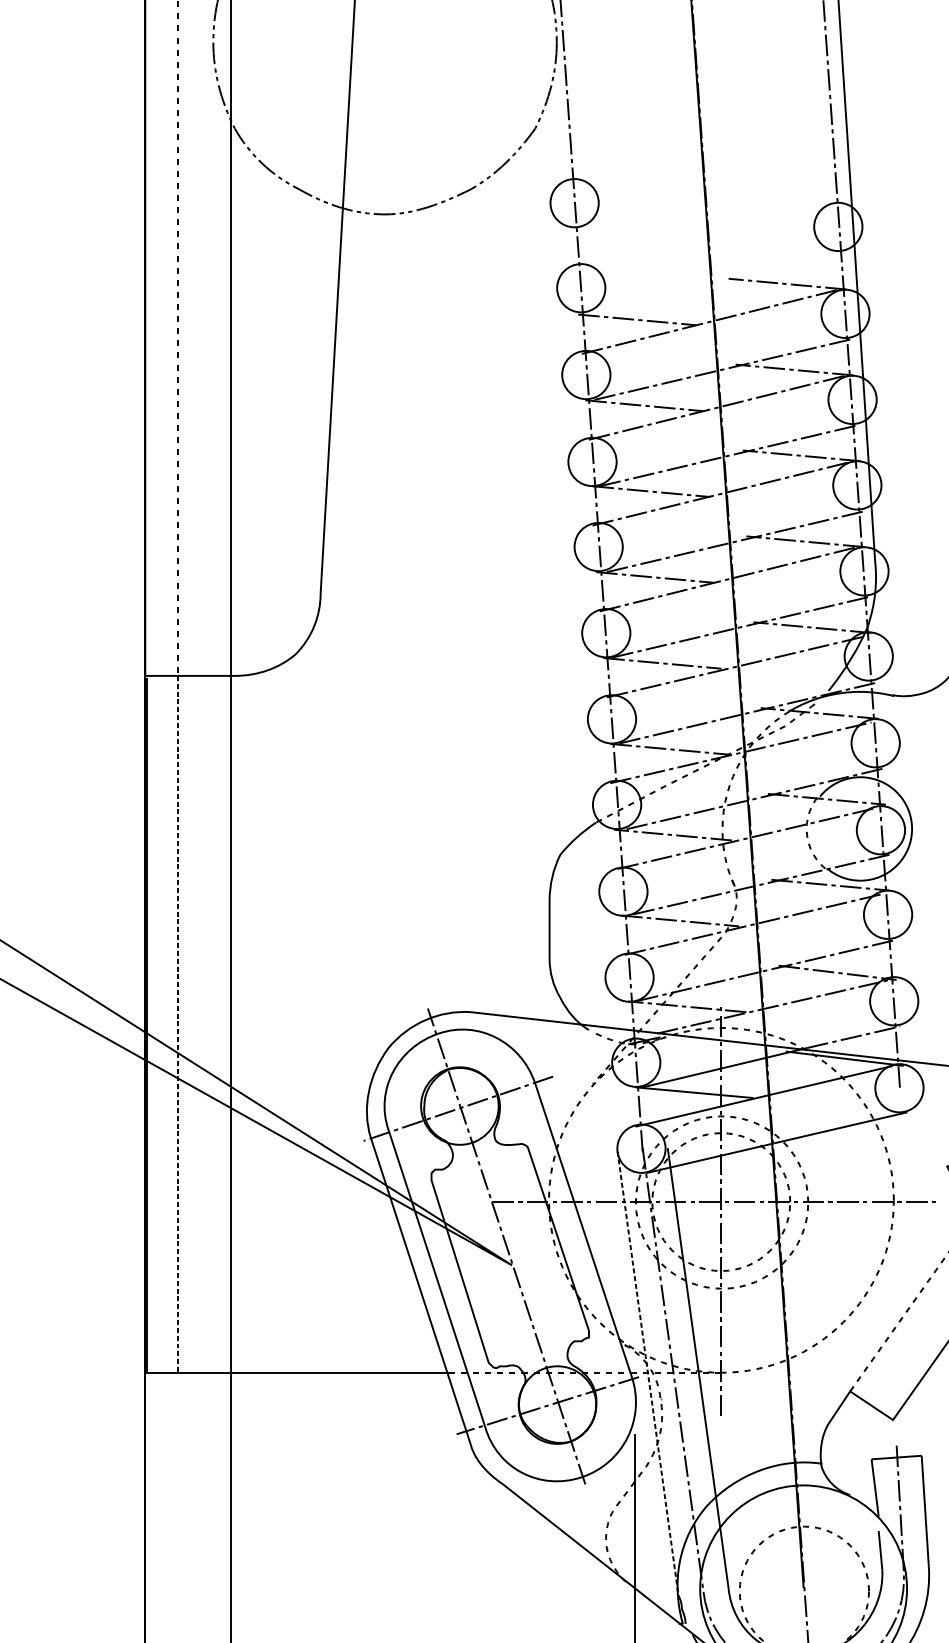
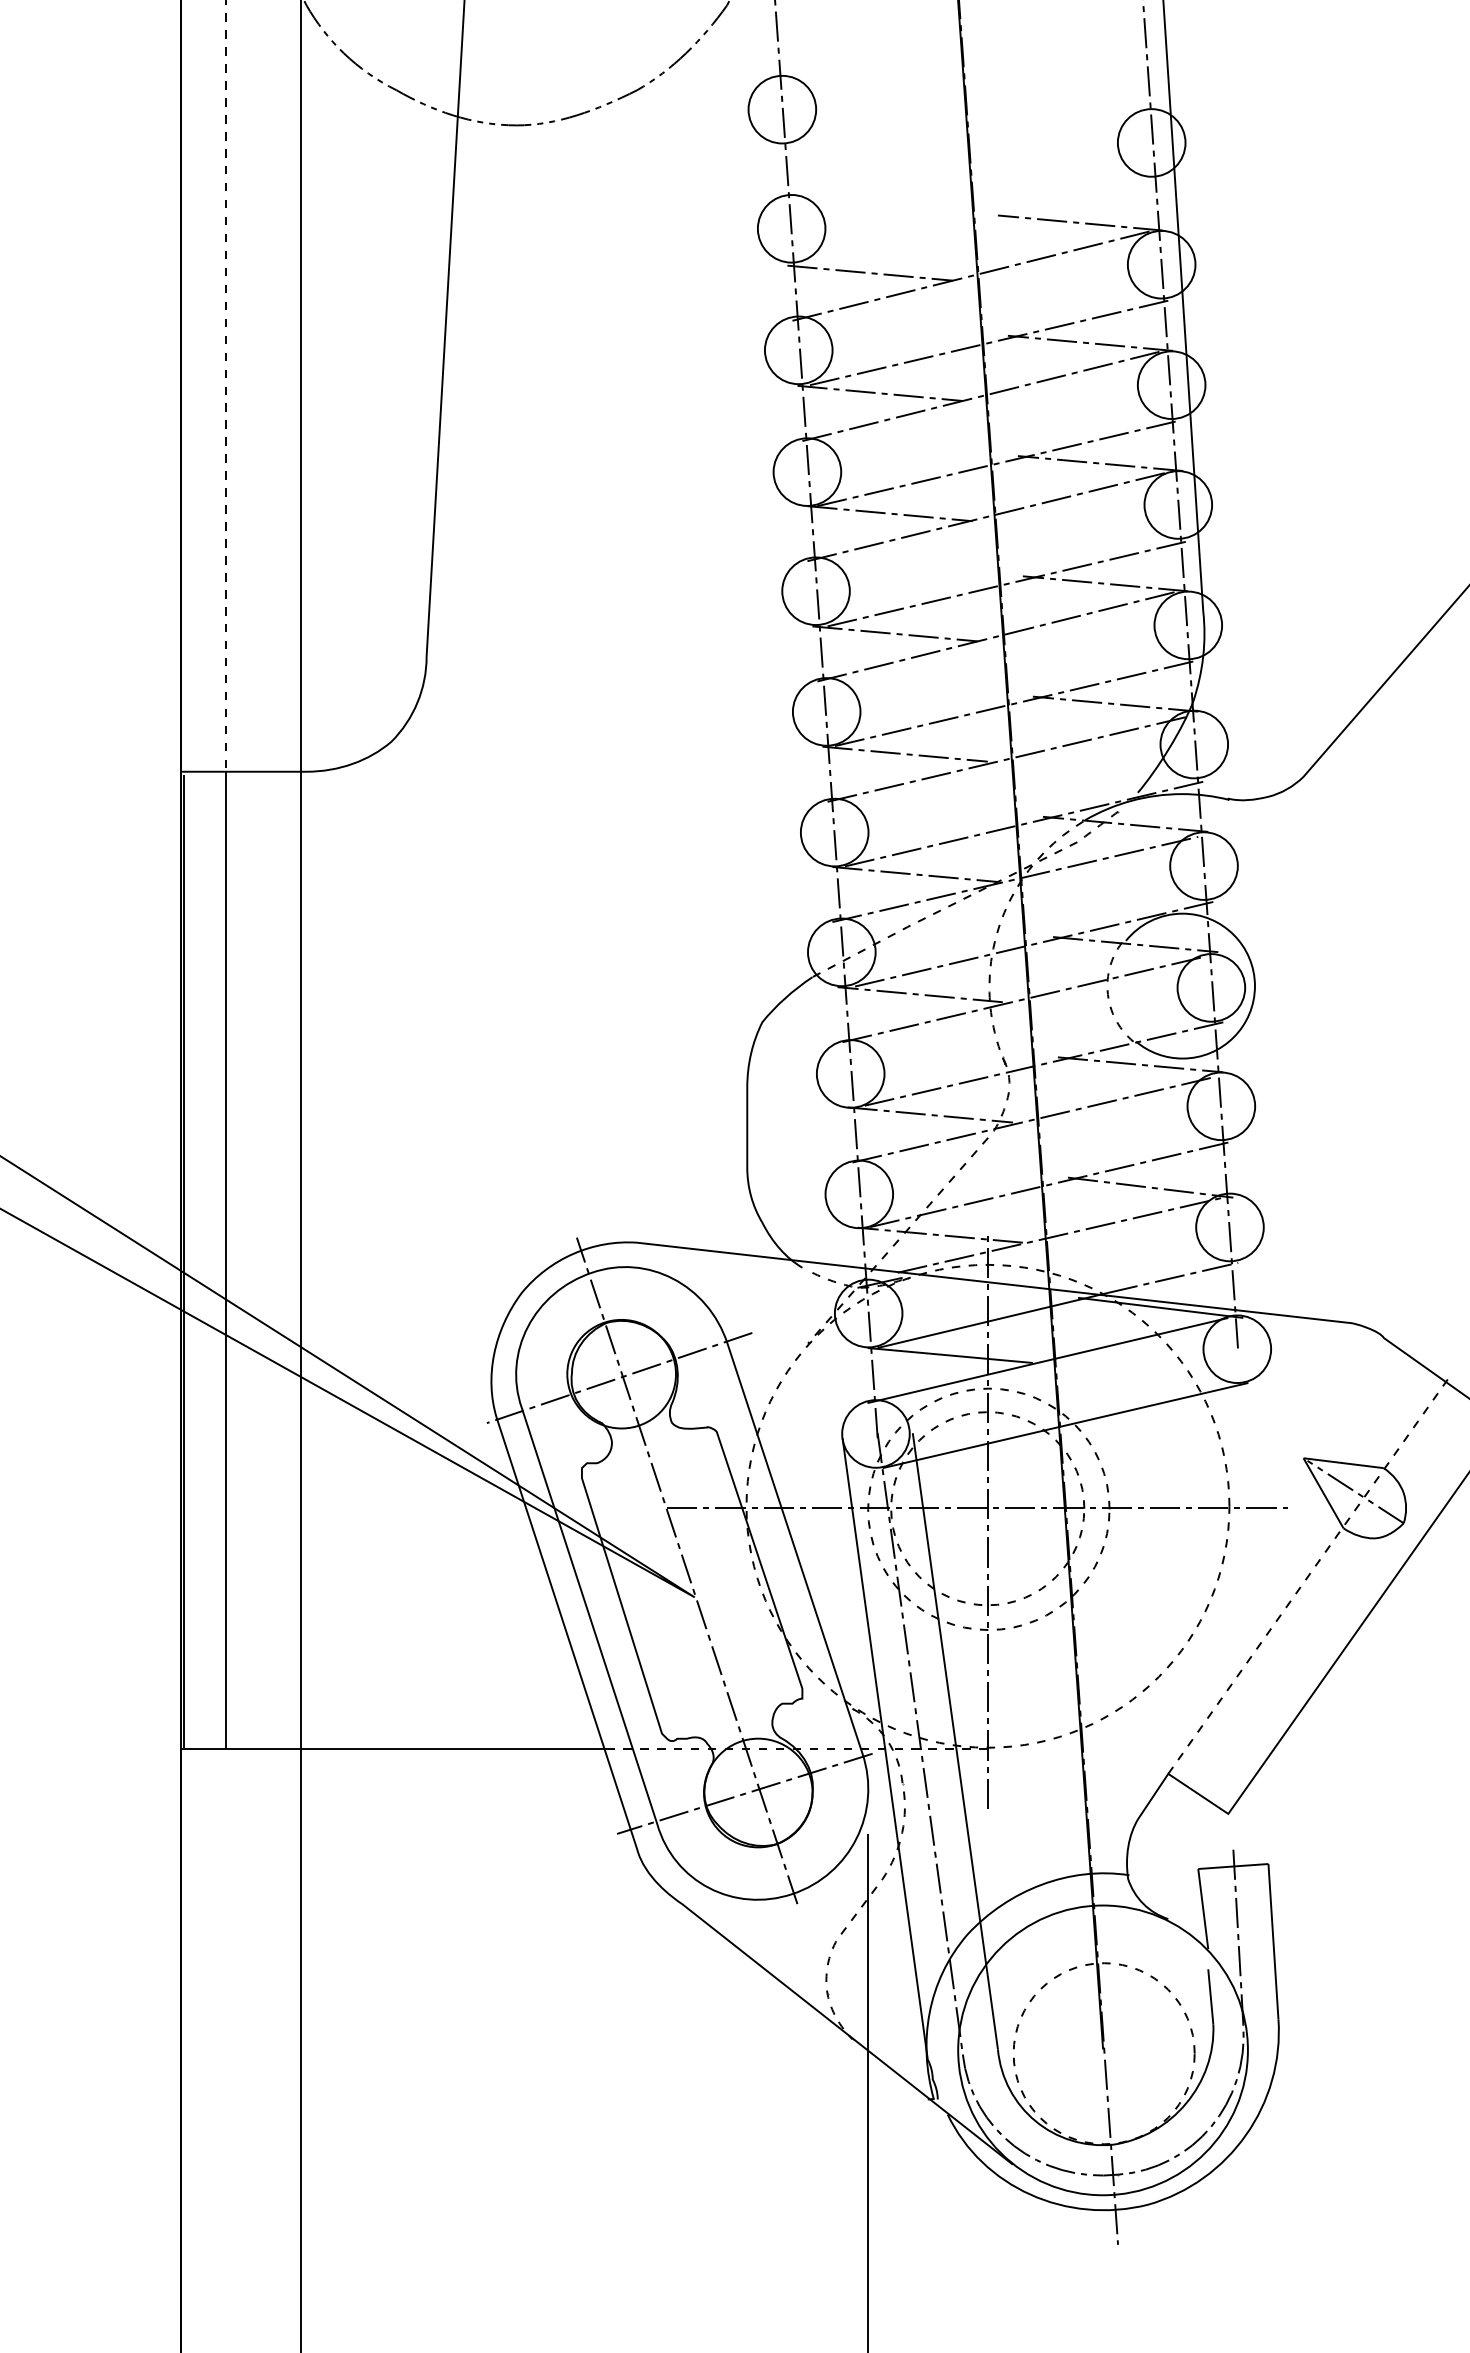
line: (177, 1024) -> (226, 1260), dashed -> solid
line: (648, 1373) -> (885, 1748), dashed -> solid

